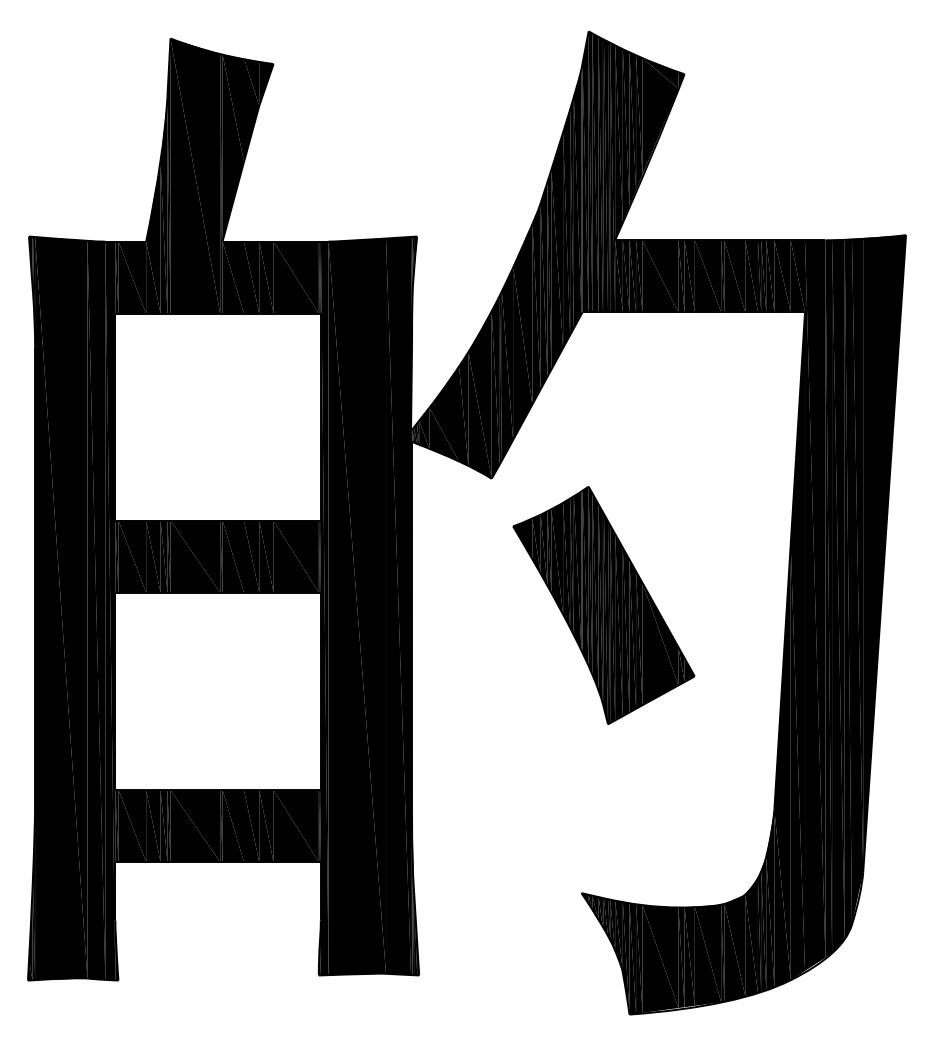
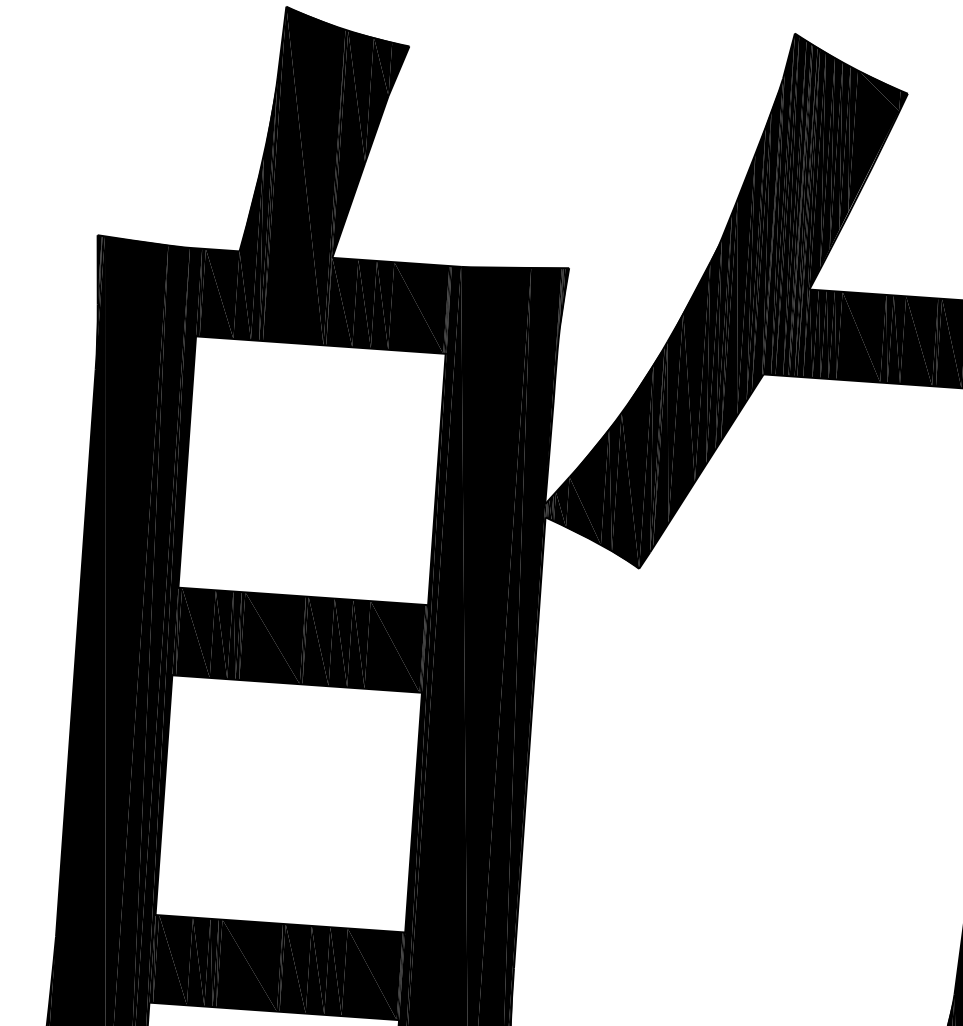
part: (603, 605) -> (764, 732), removed

